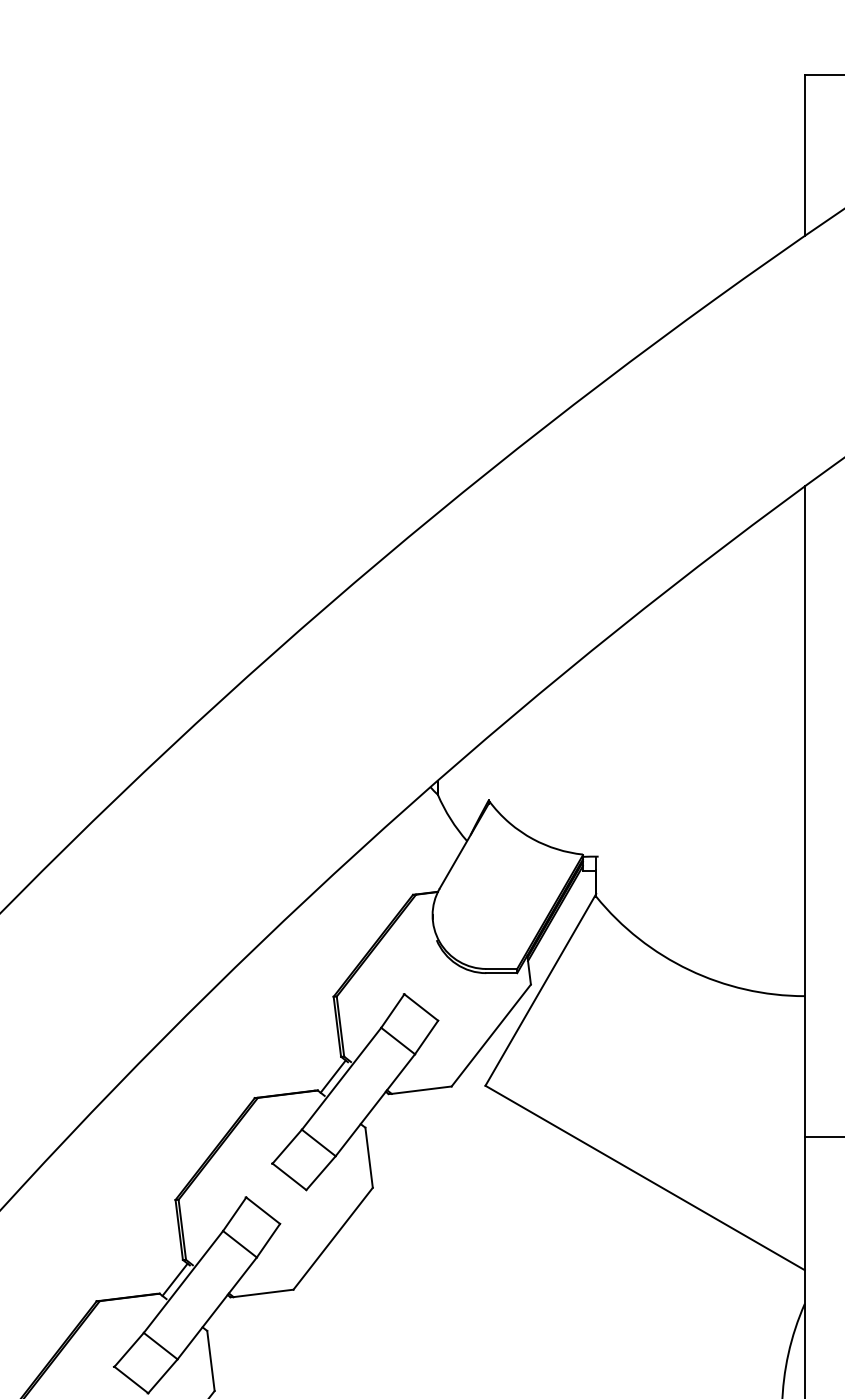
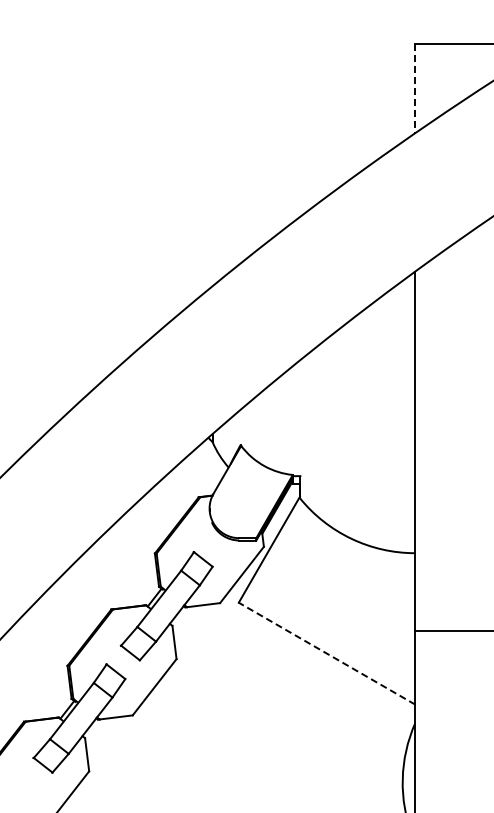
line: (805, 156) -> (415, 89), solid -> dashed
line: (646, 1177) -> (327, 653), solid -> dashed

